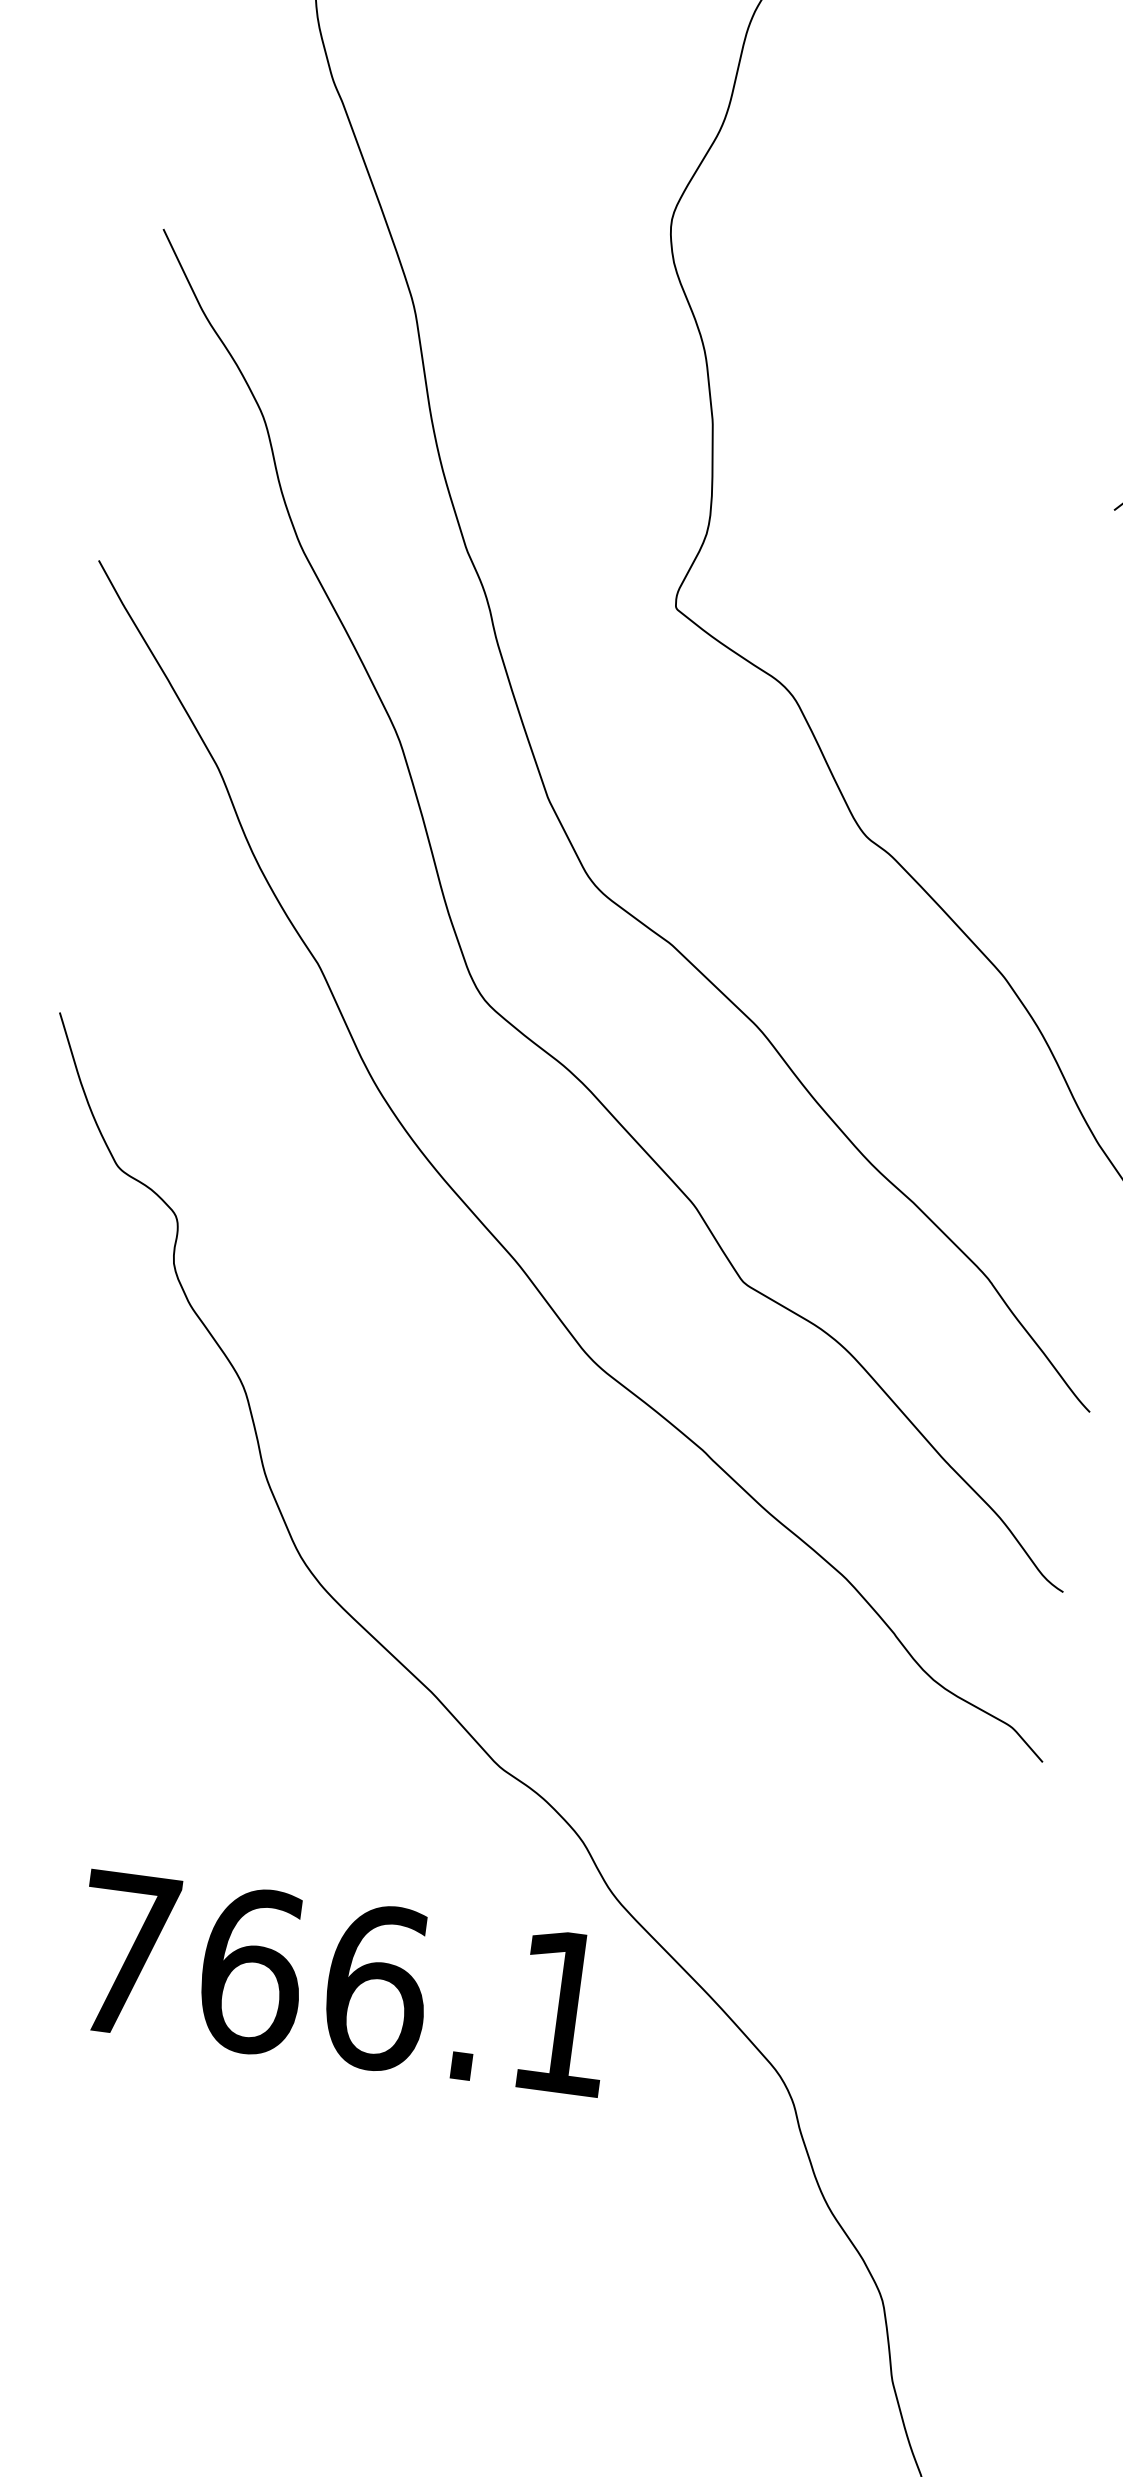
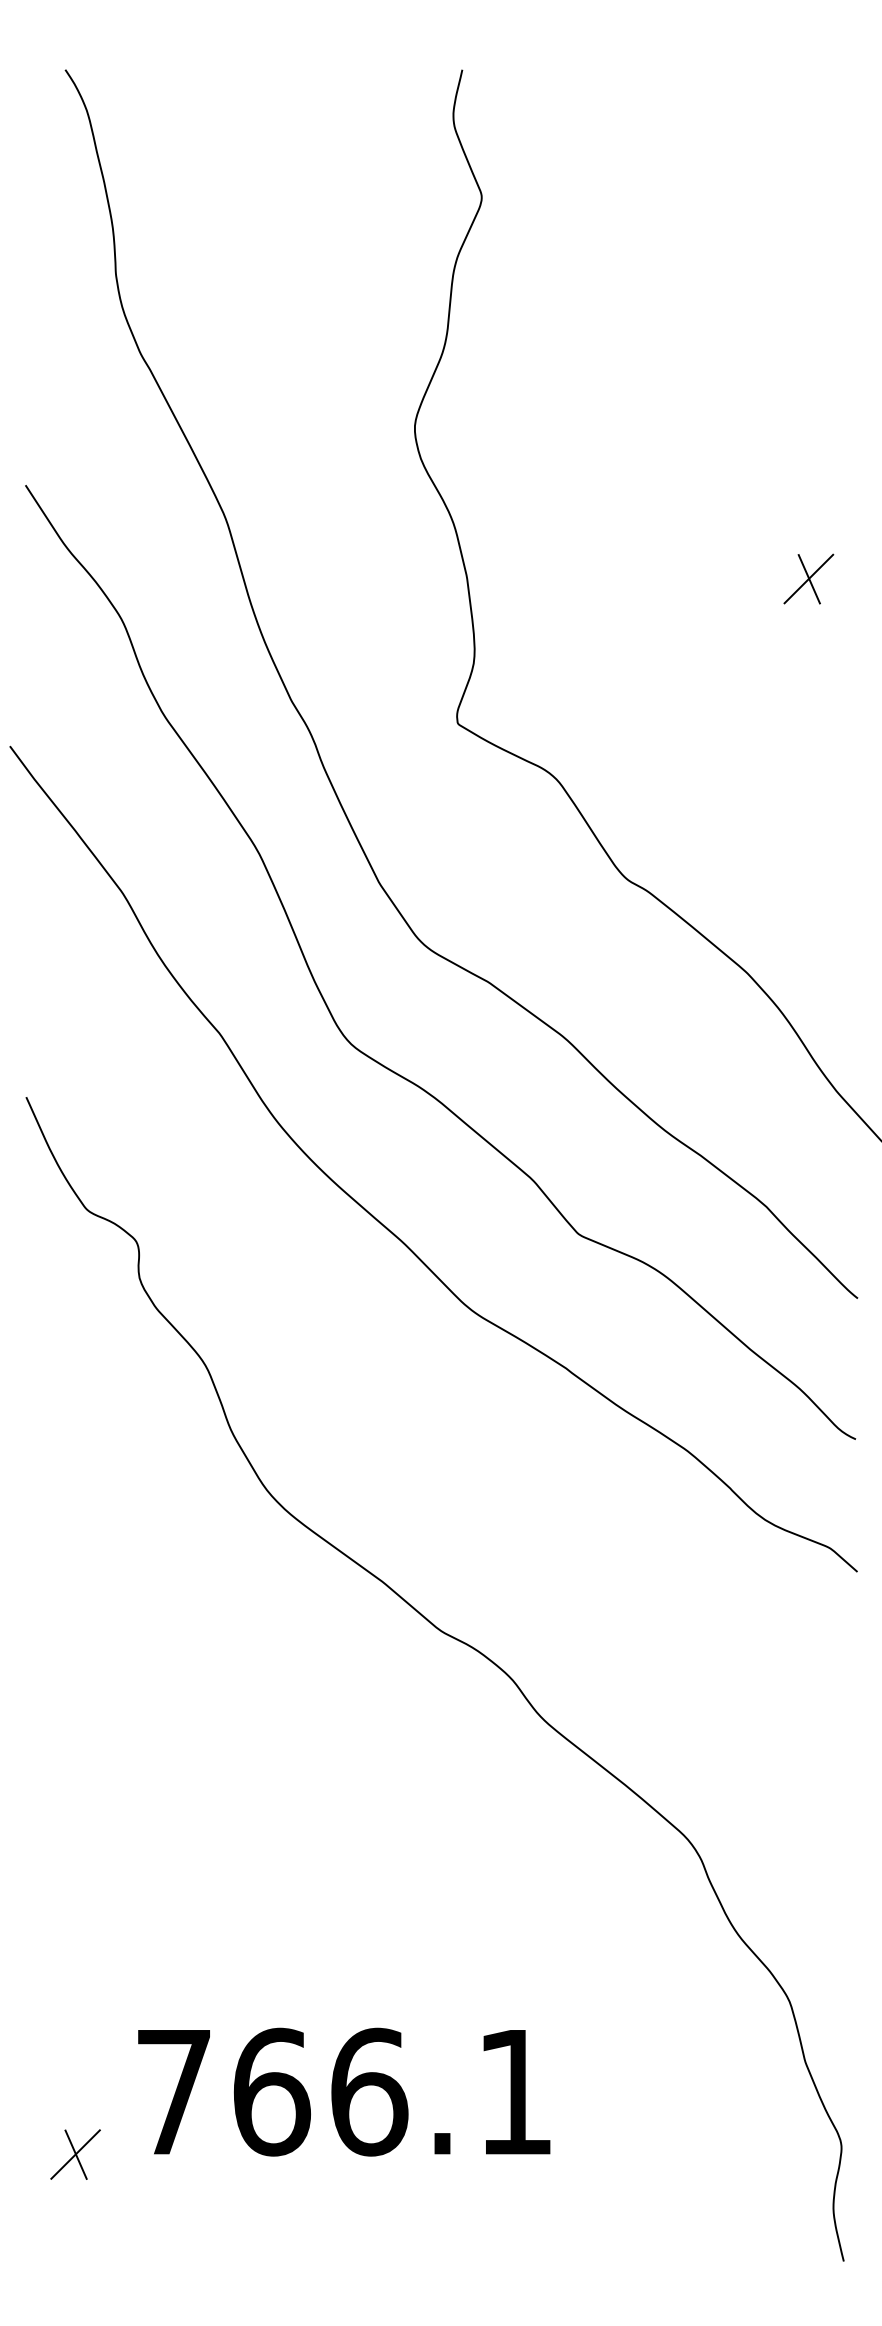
text: (344, 1982) -> (344, 2091), moved

